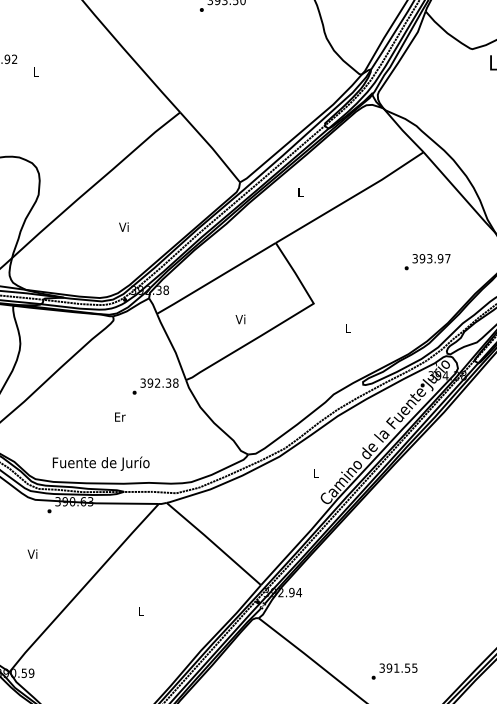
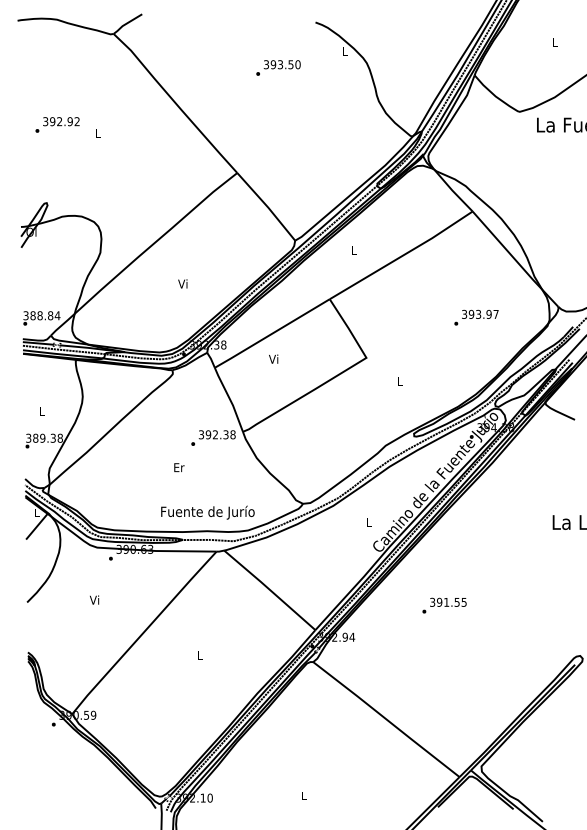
text: (240, 318) -> (273, 358), moved
text: (100, 463) -> (207, 512), moved
text: (394, 671) -> (444, 605), moved

